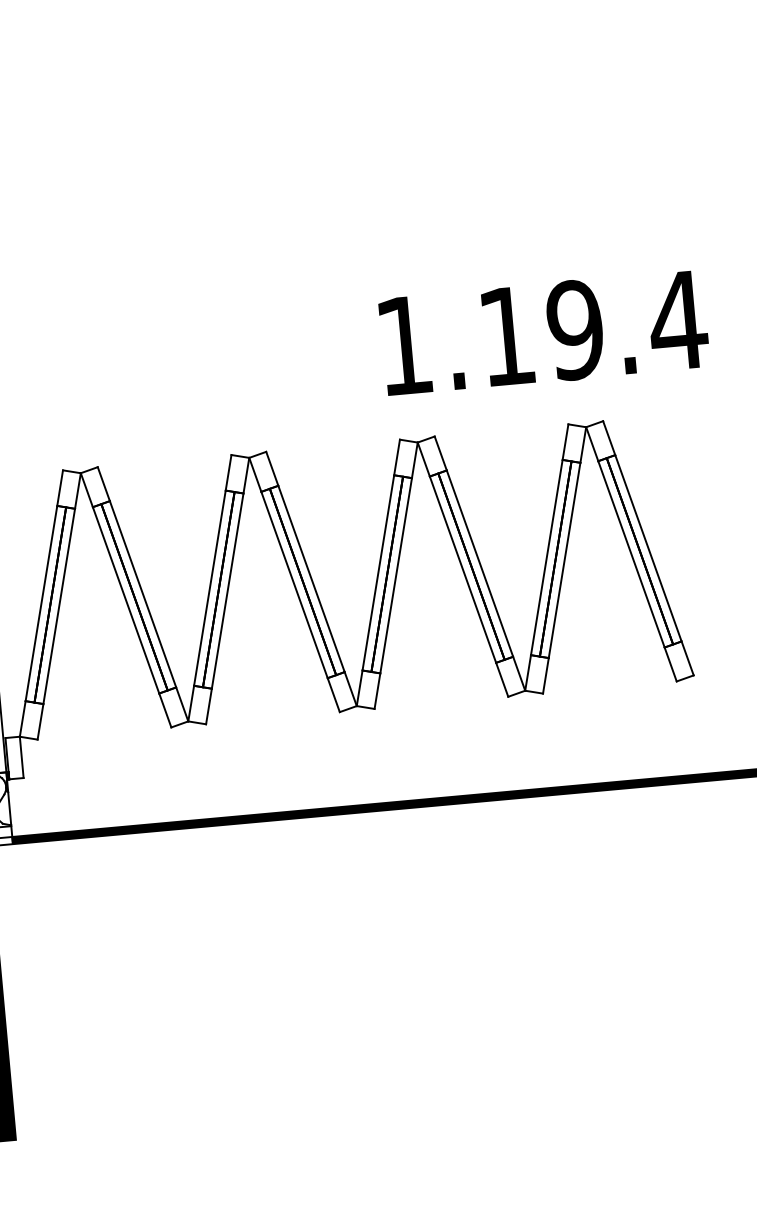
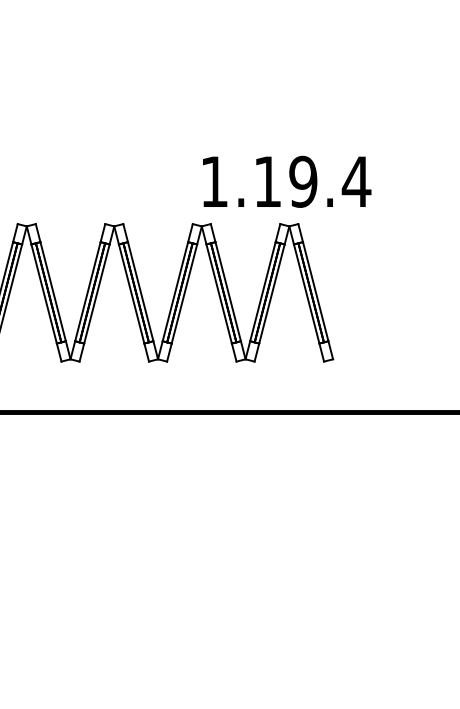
text: (544, 332) -> (287, 181), moved

